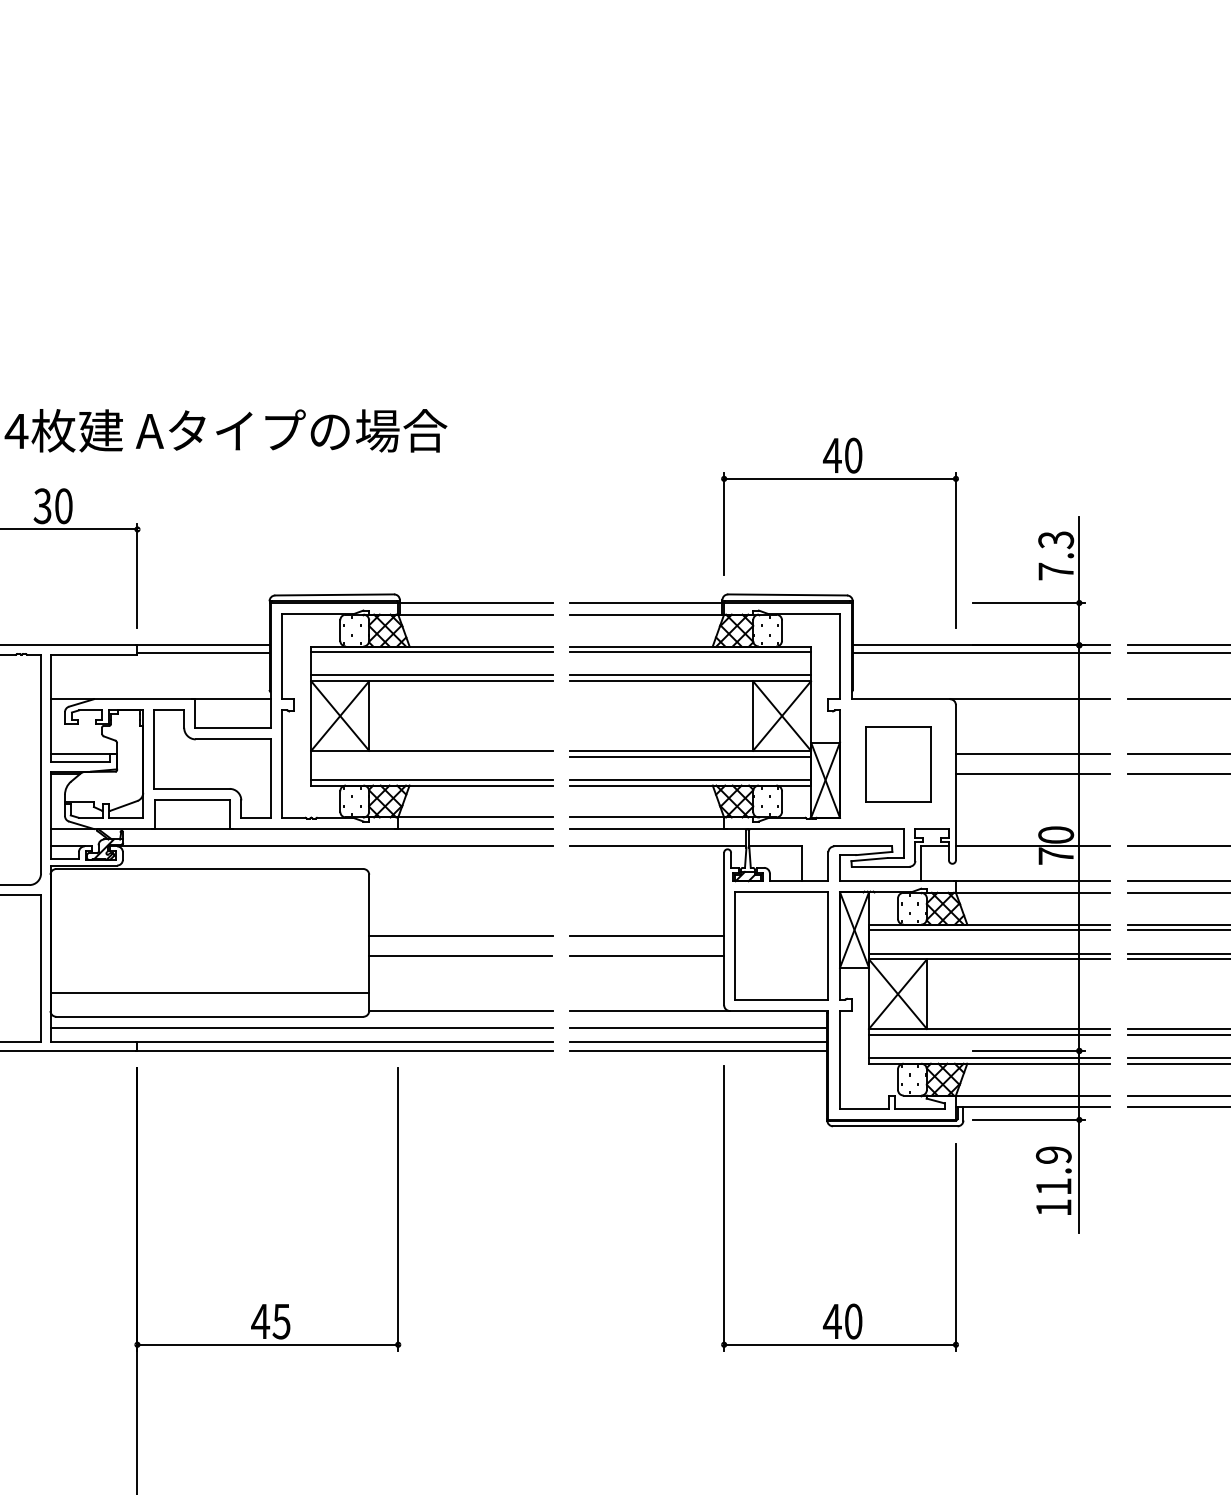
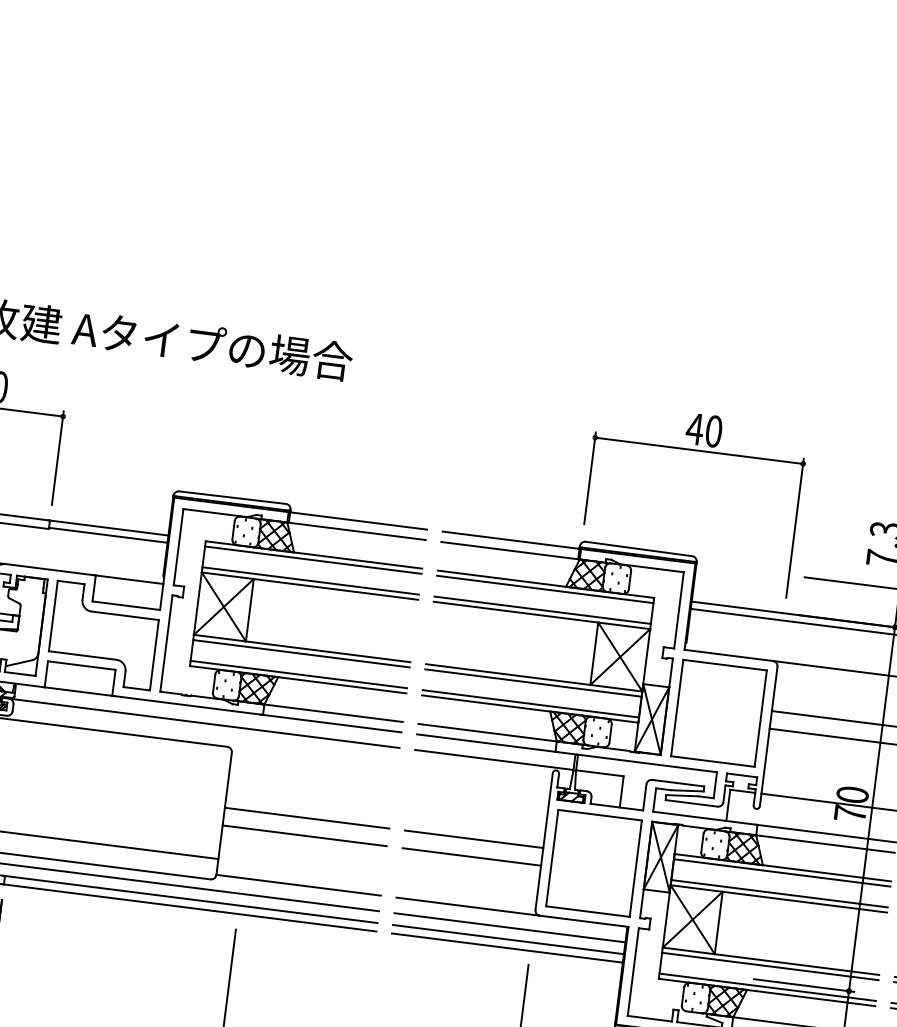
line: (431, 756) -> (301, 653), added
part: (898, 763) -> (719, 712), size x1.43

